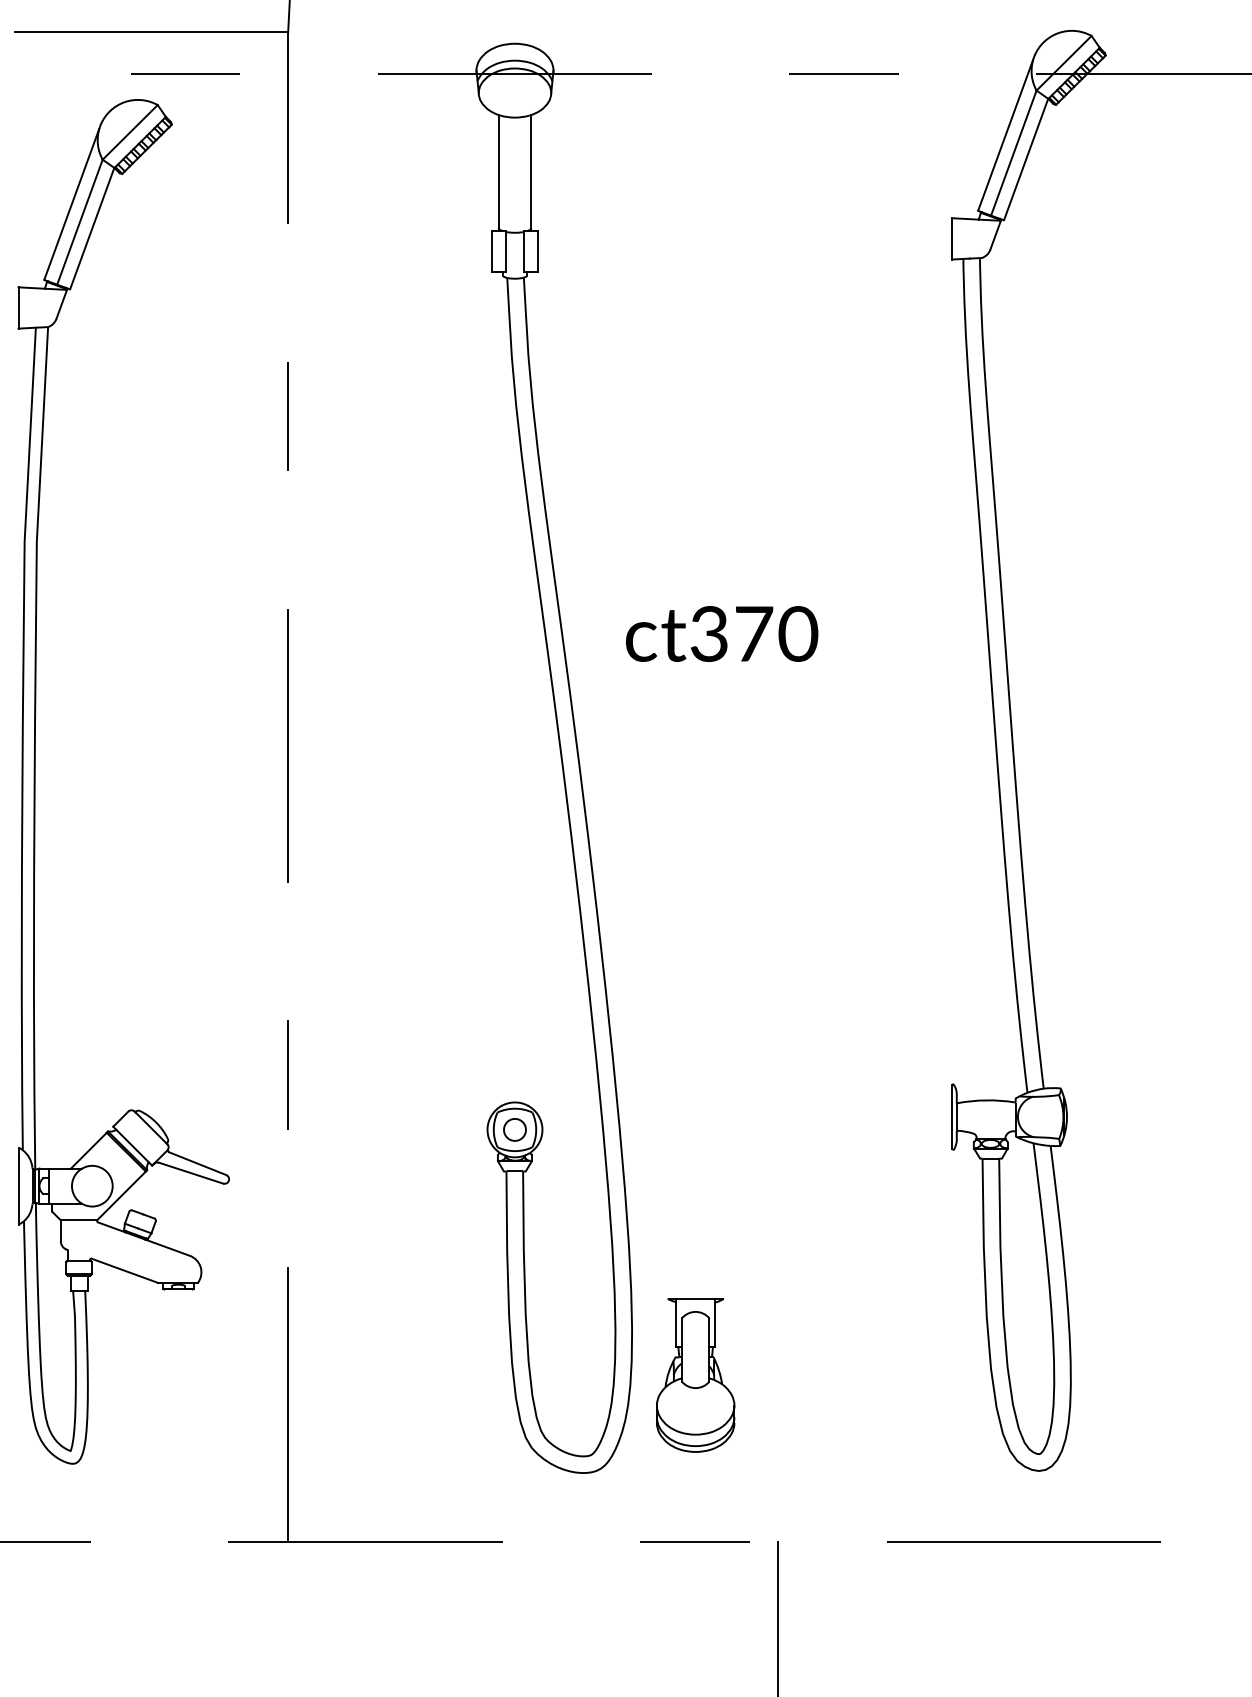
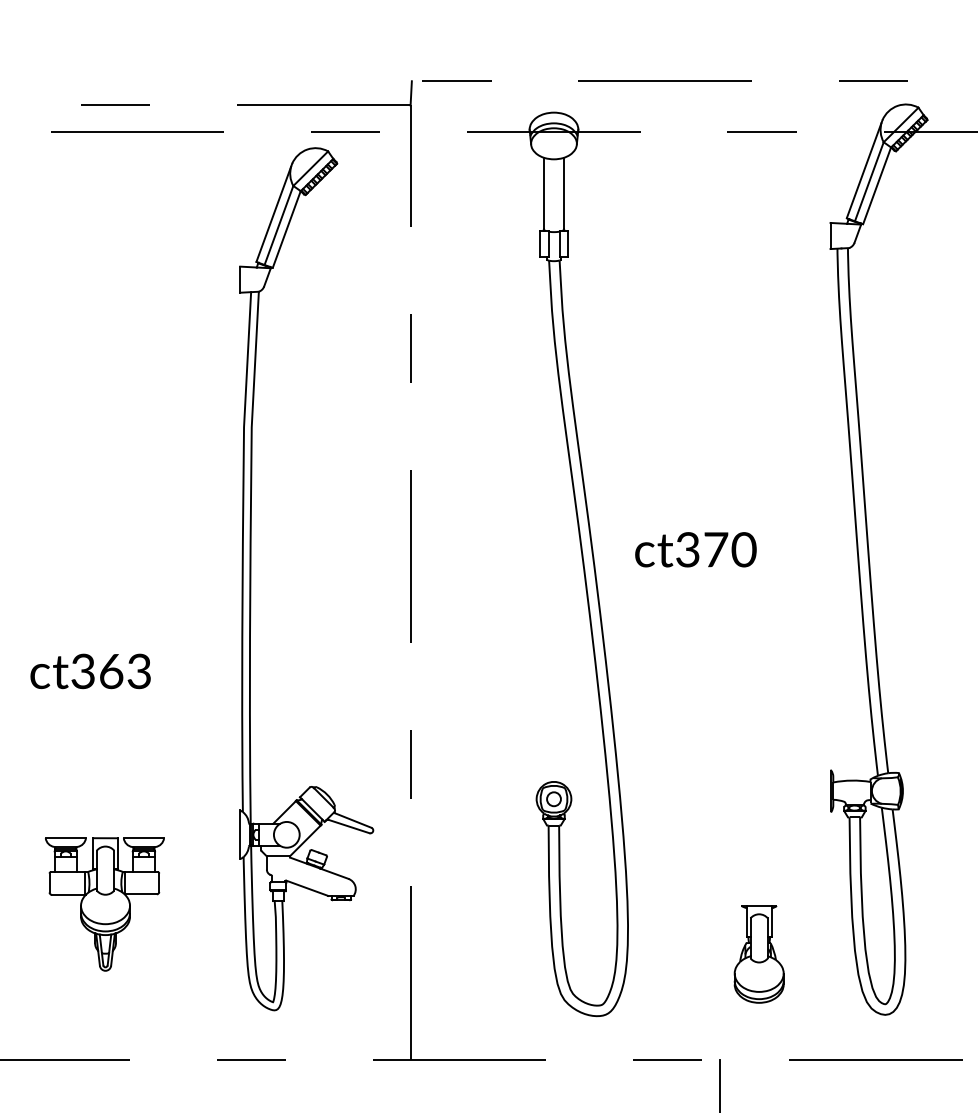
text: (721, 633) -> (695, 549), moved
part: (694, 1375) -> (758, 954), moved

